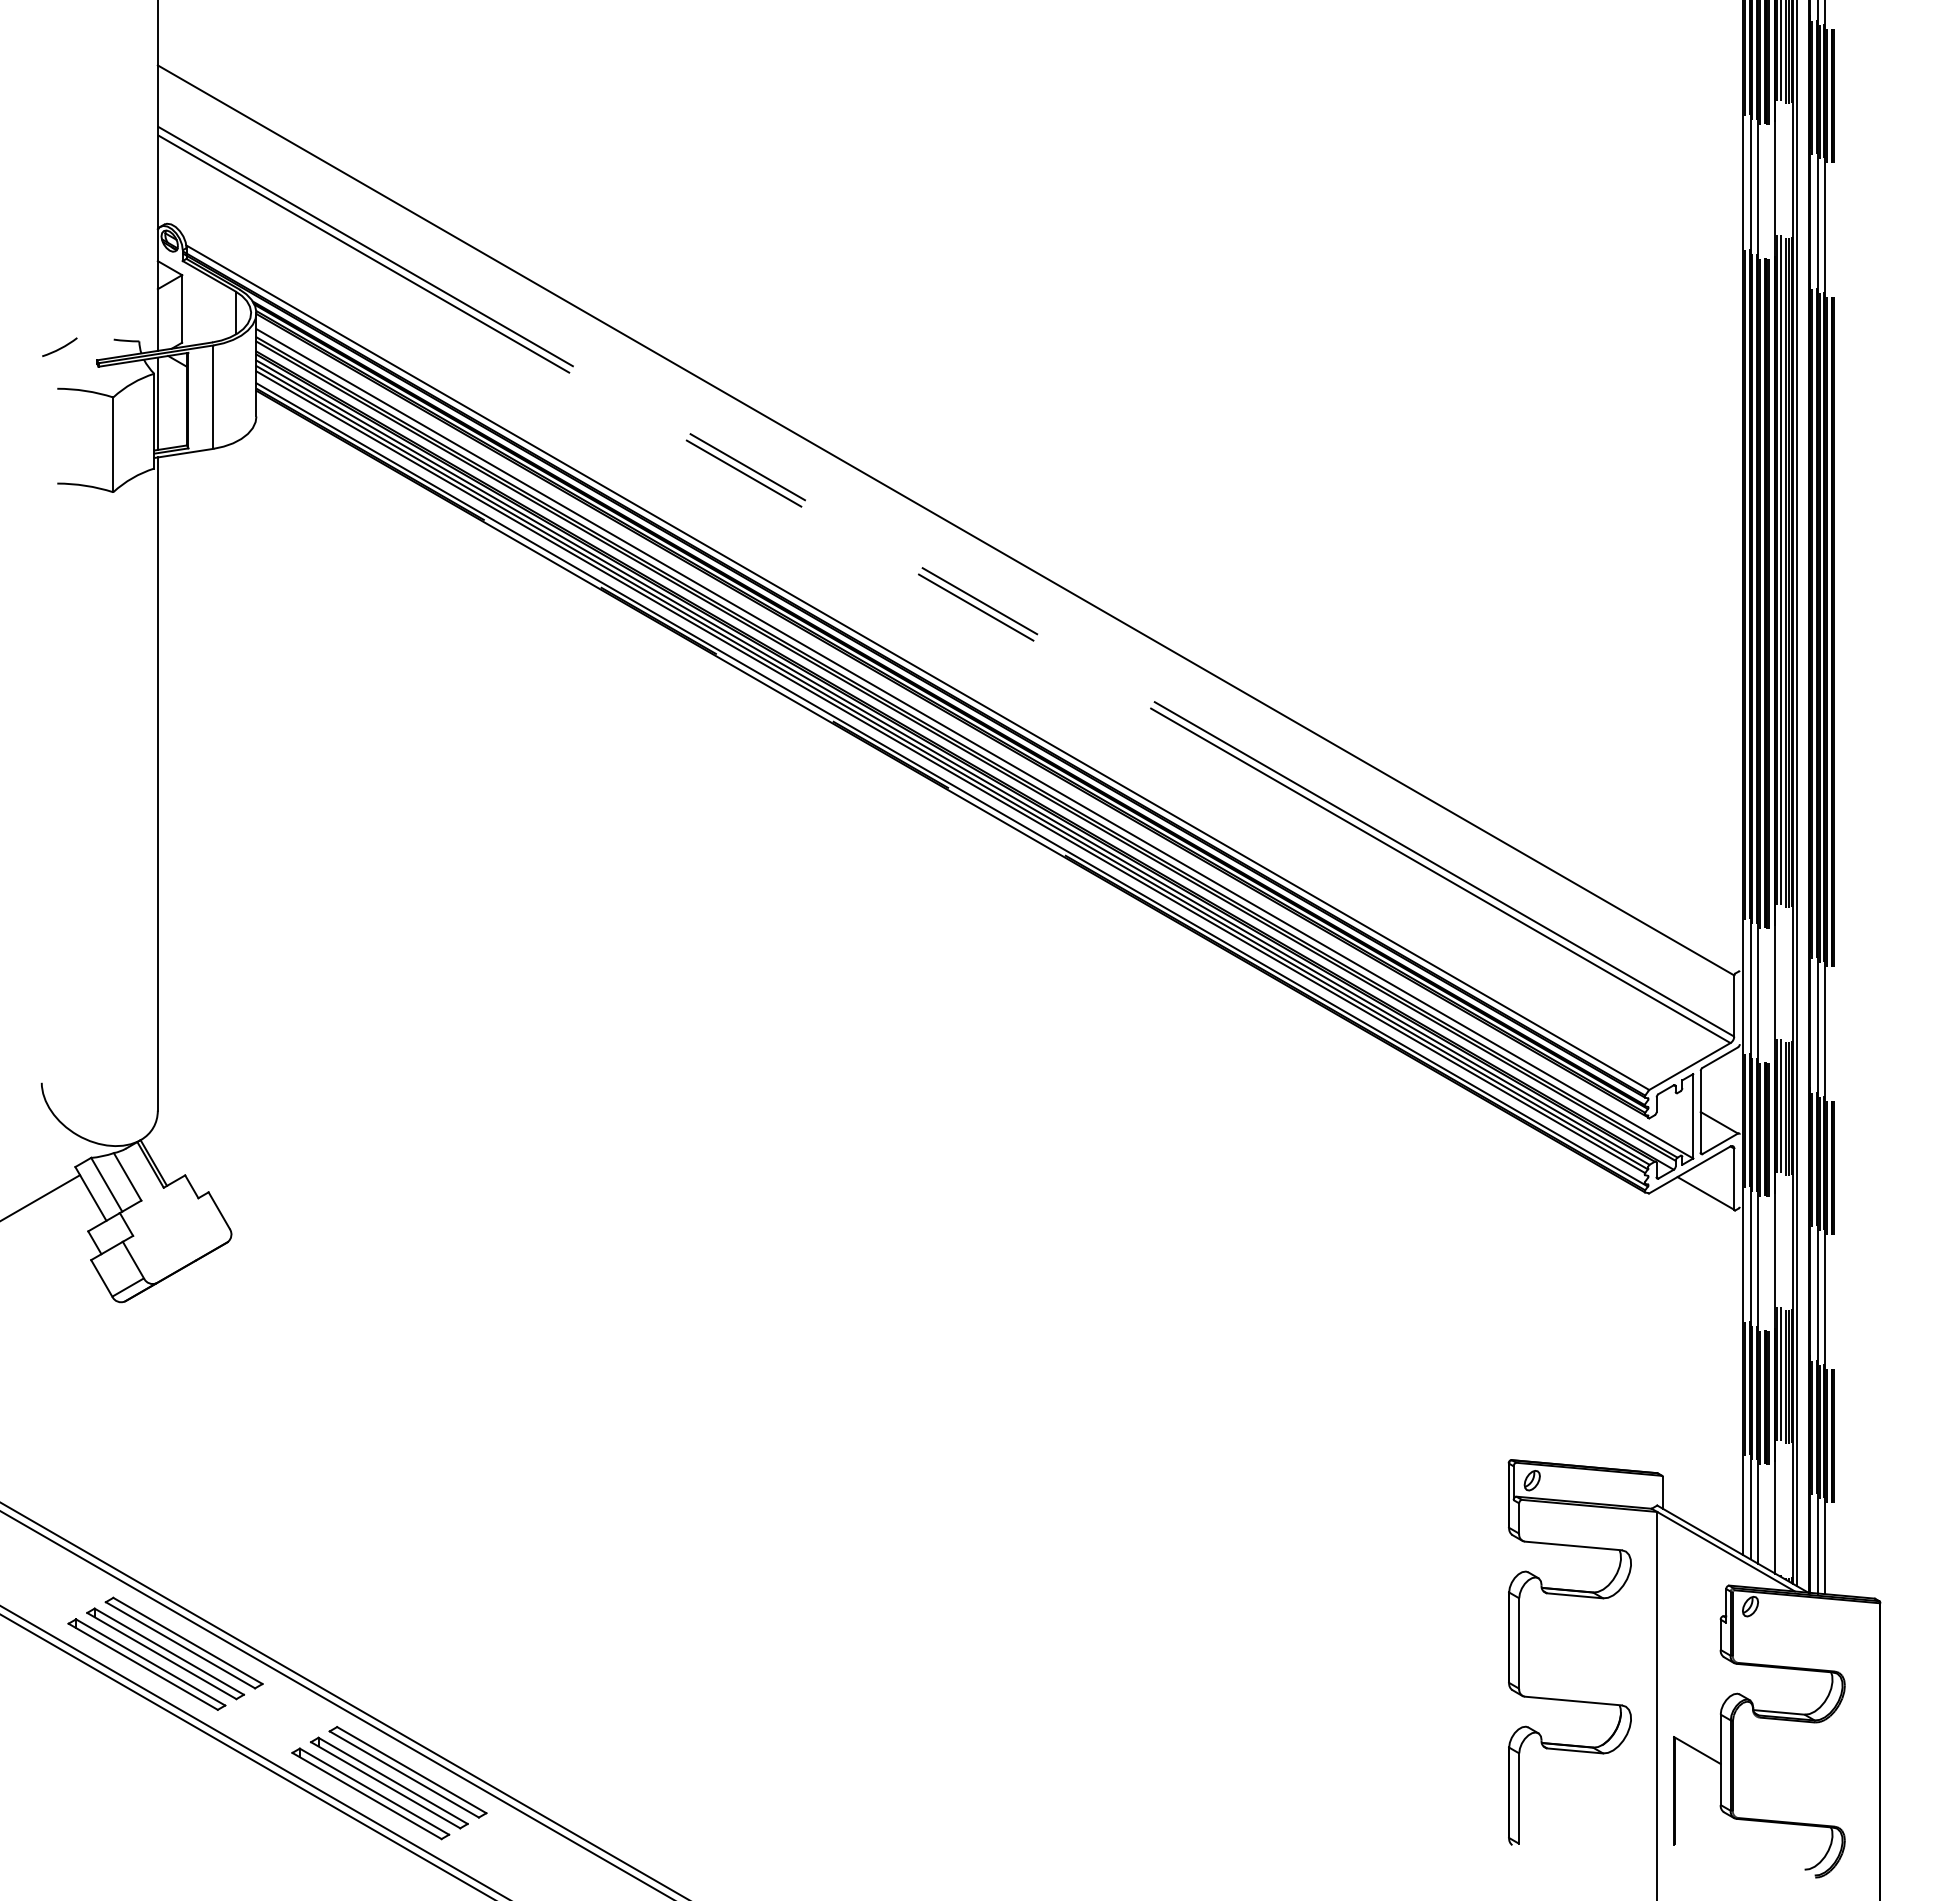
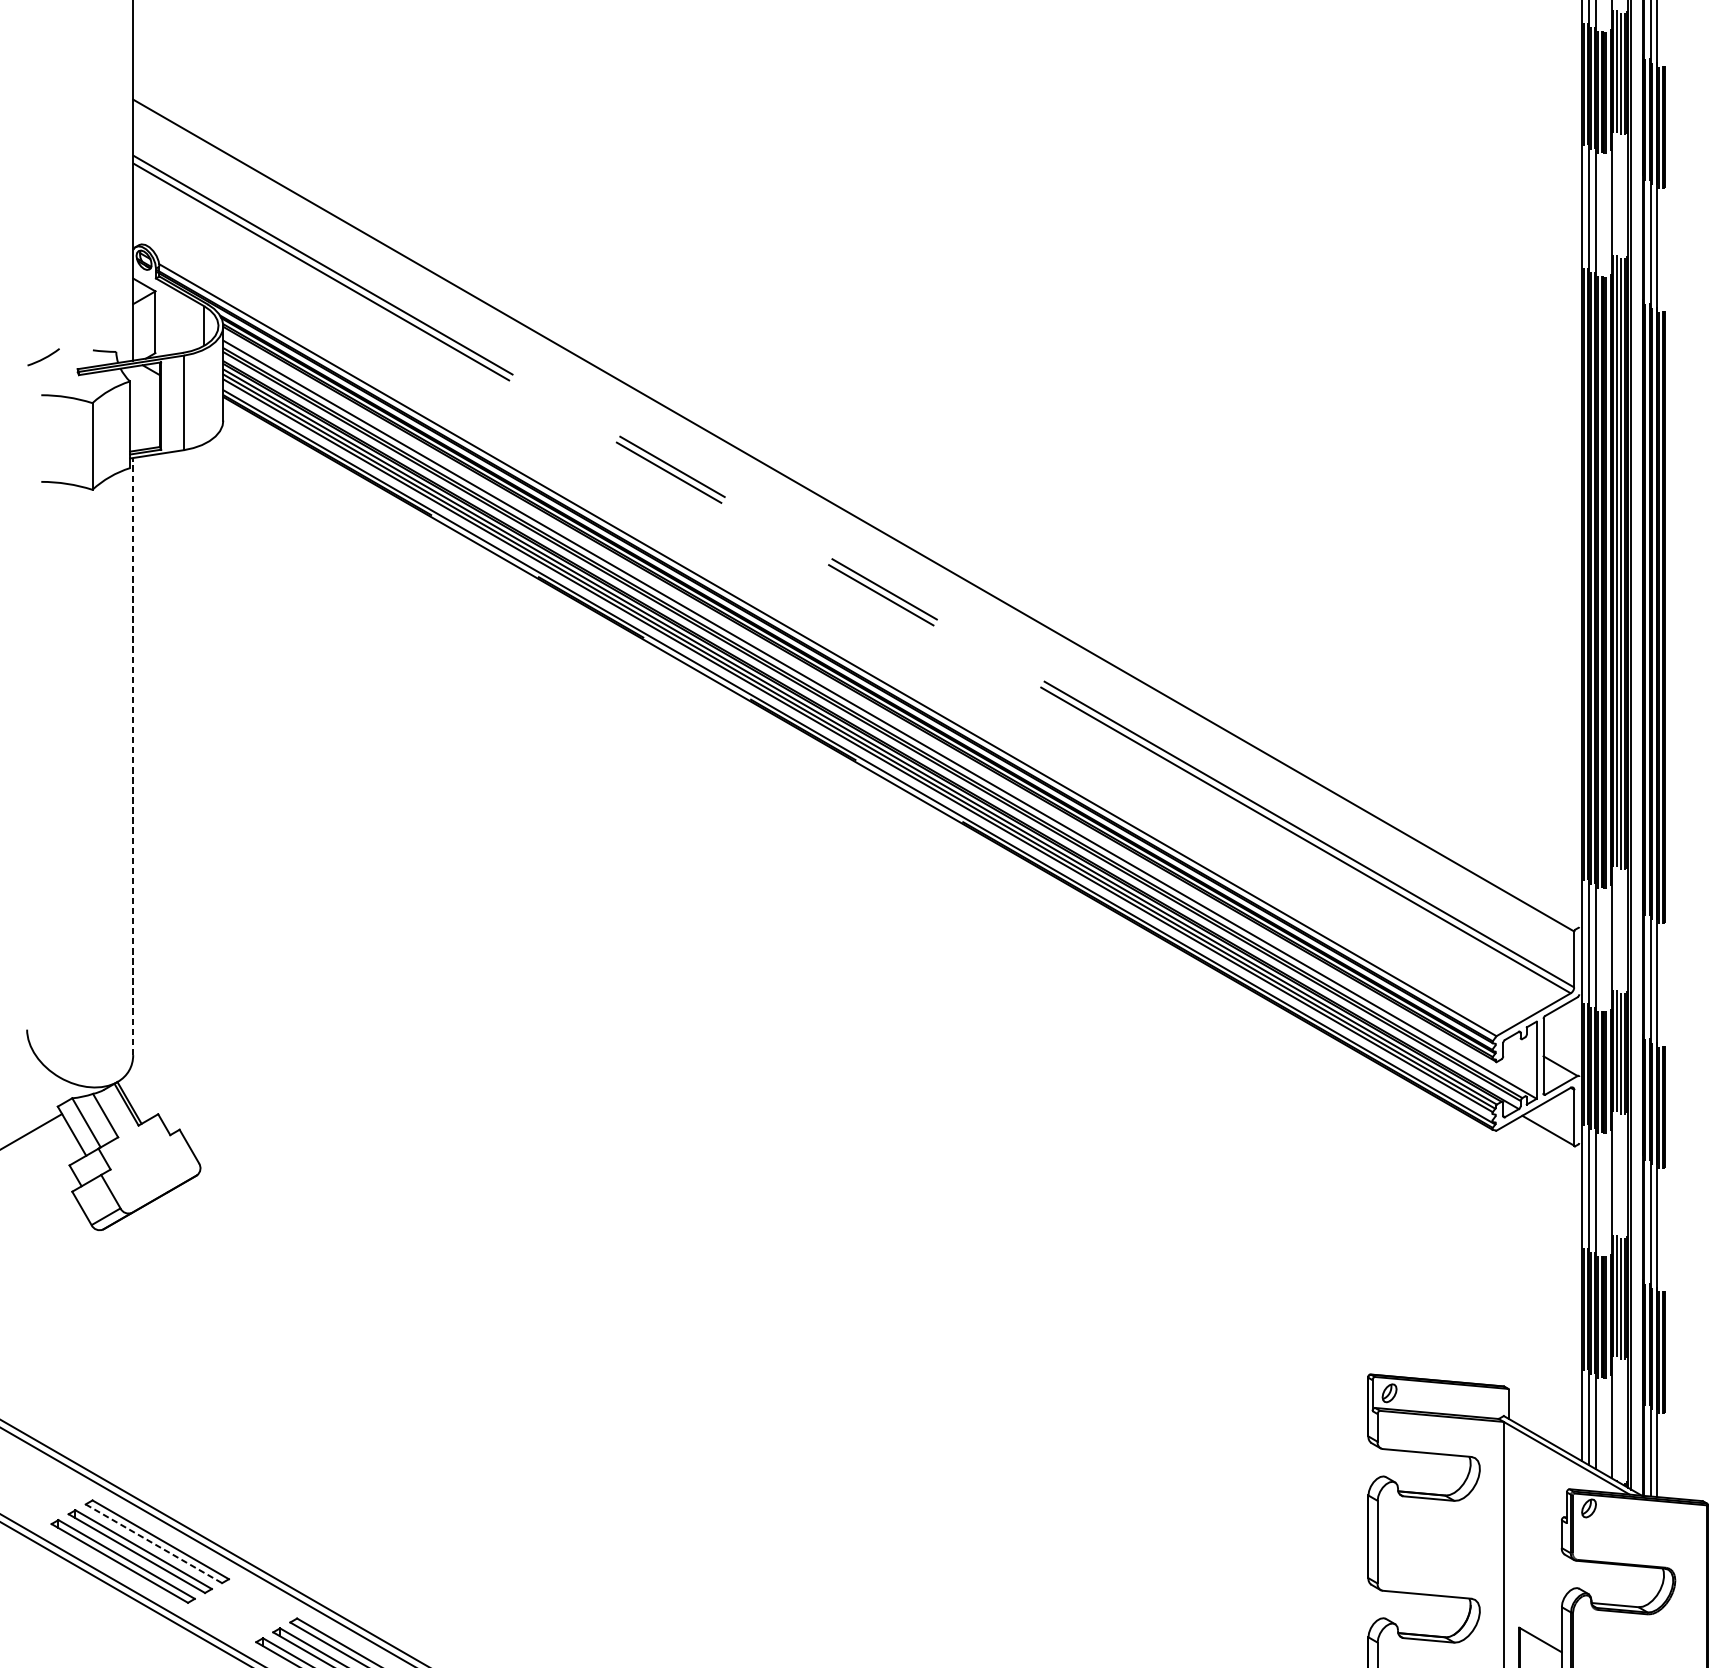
line: (157, 403) -> (132, 408), removed
line: (157, 784) -> (132, 756), solid -> dashed
line: (180, 1645) -> (153, 1543), solid -> dashed

